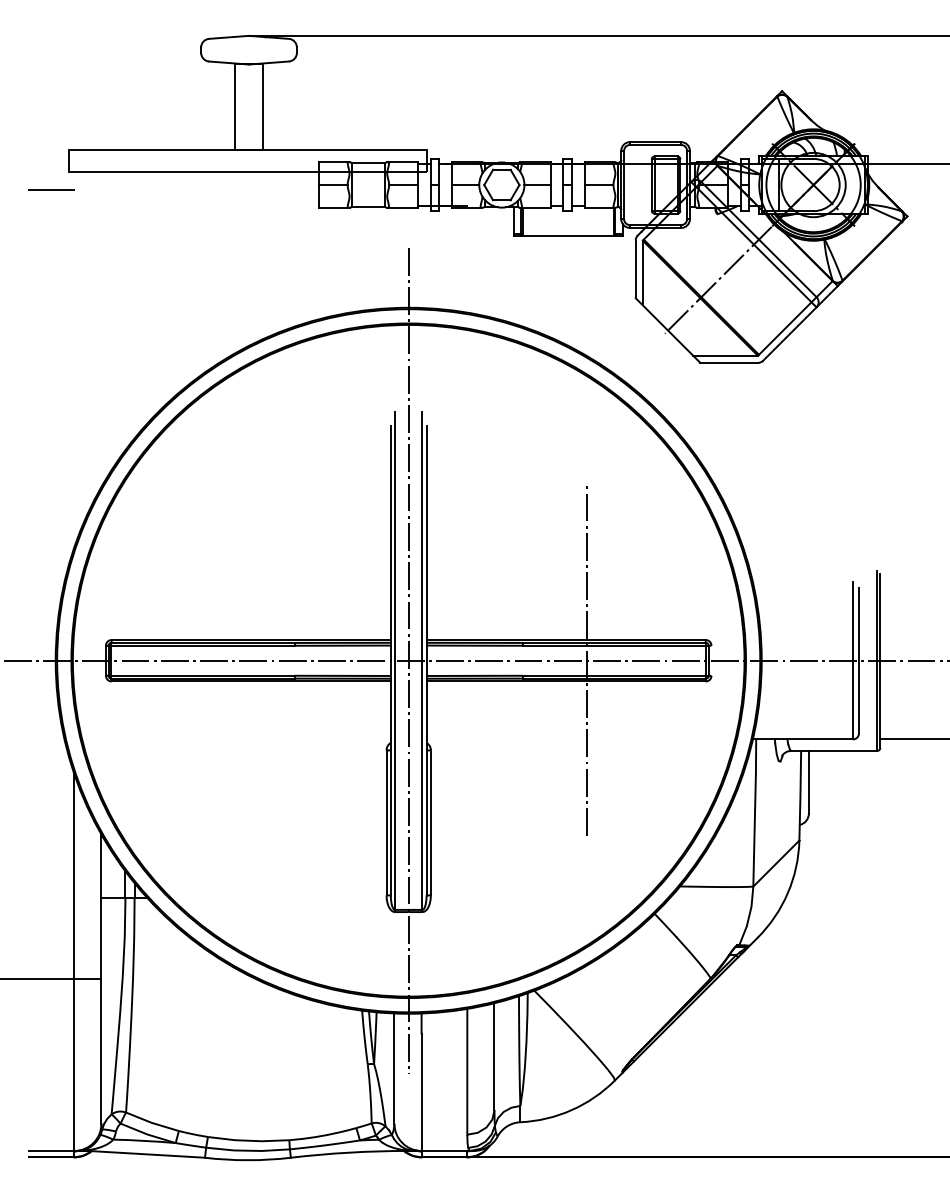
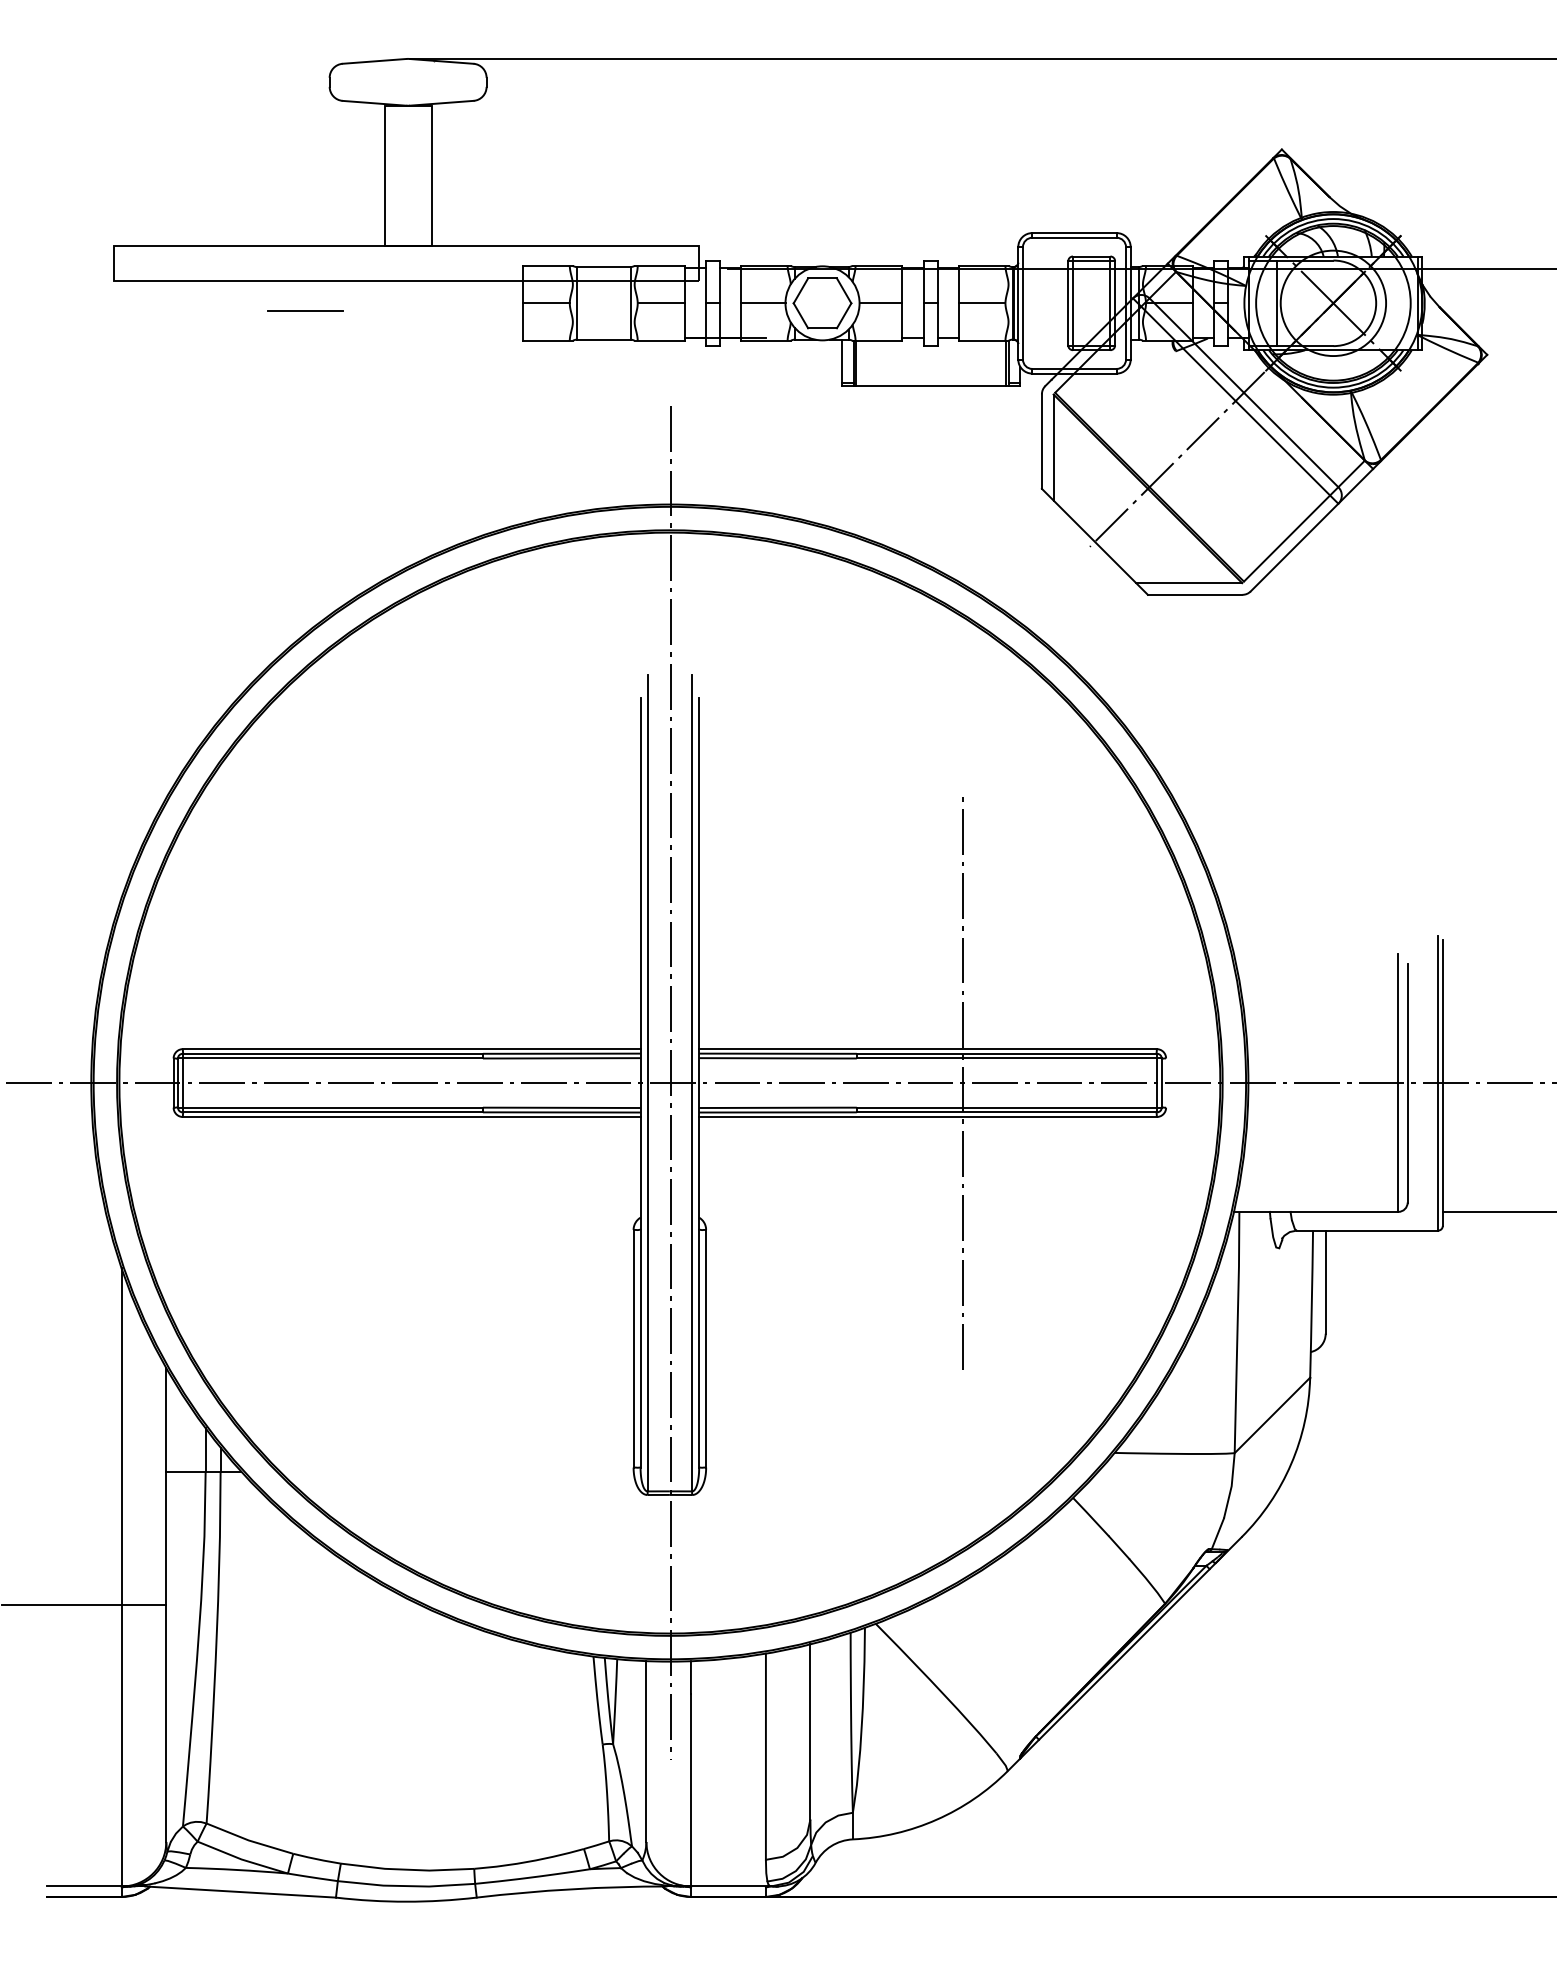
line: (51, 189) -> (305, 310), moved

